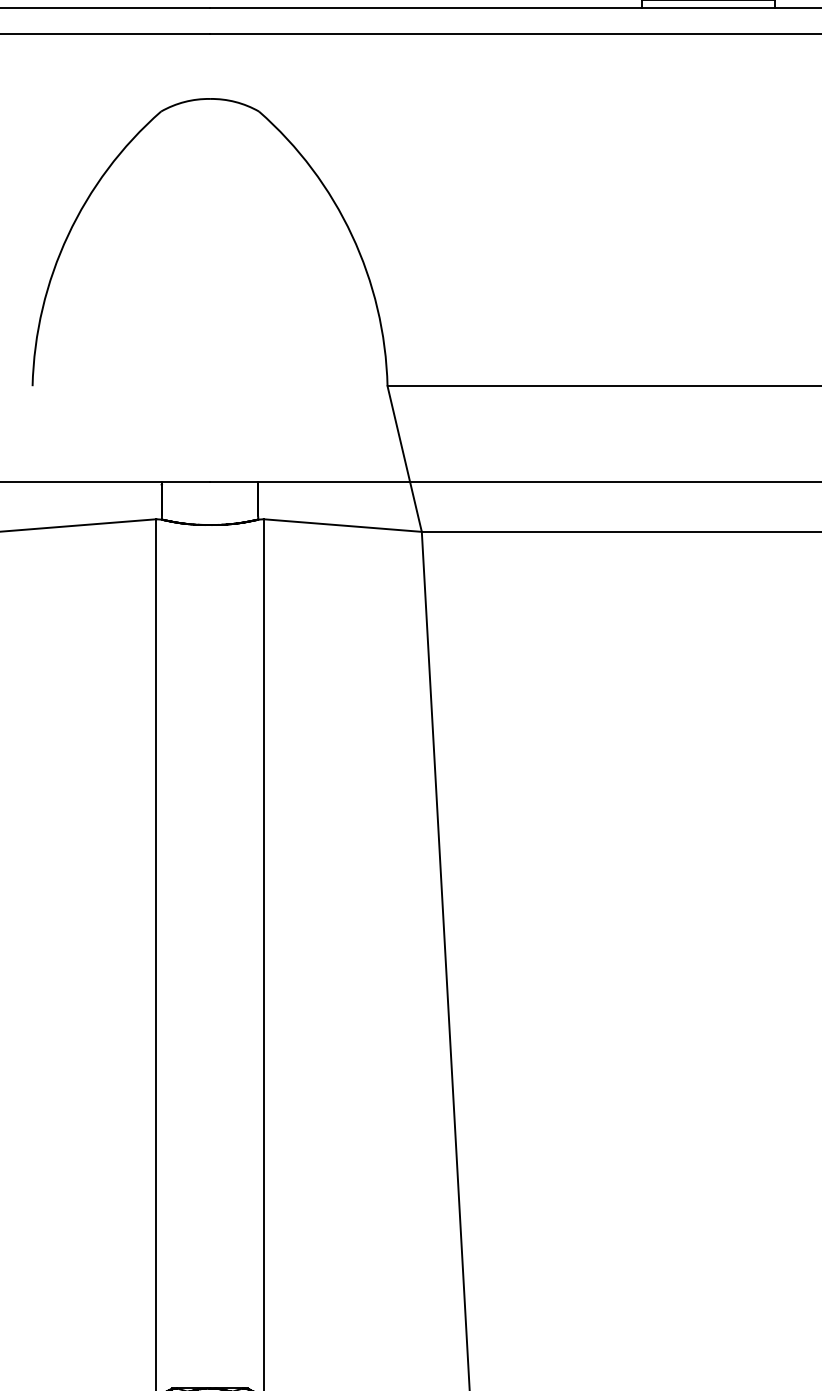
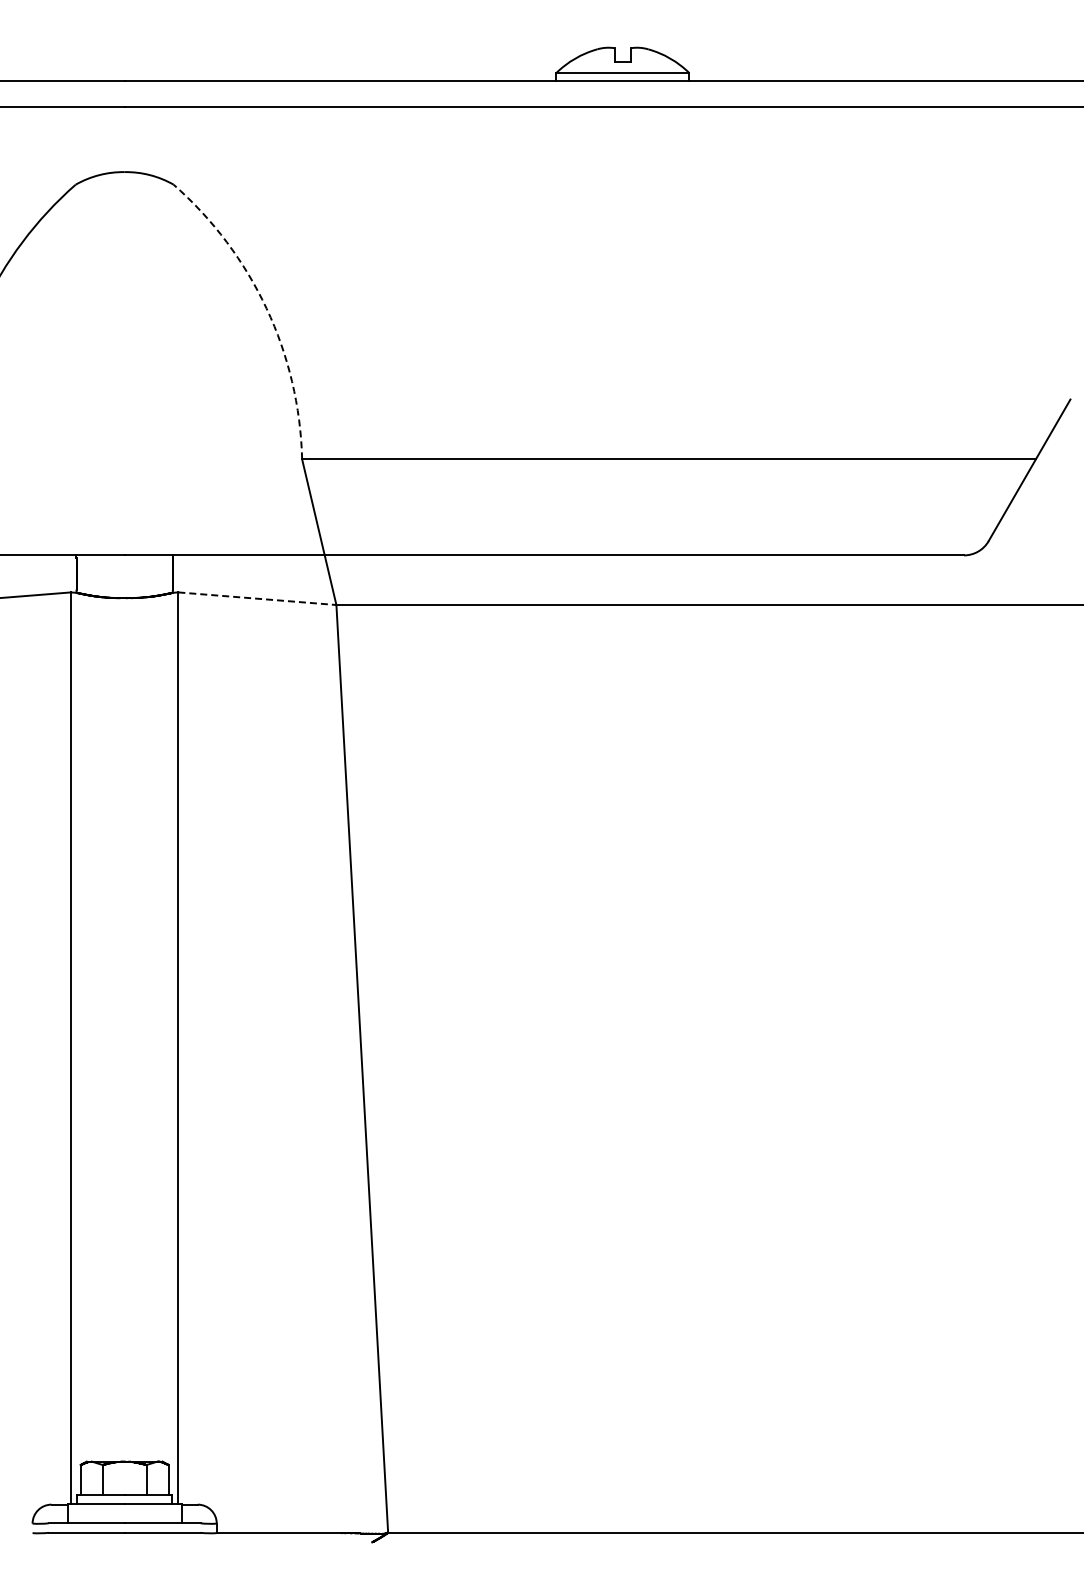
arc: (351, 235) -> (266, 308), solid -> dashed
line: (342, 525) -> (257, 598), solid -> dashed

